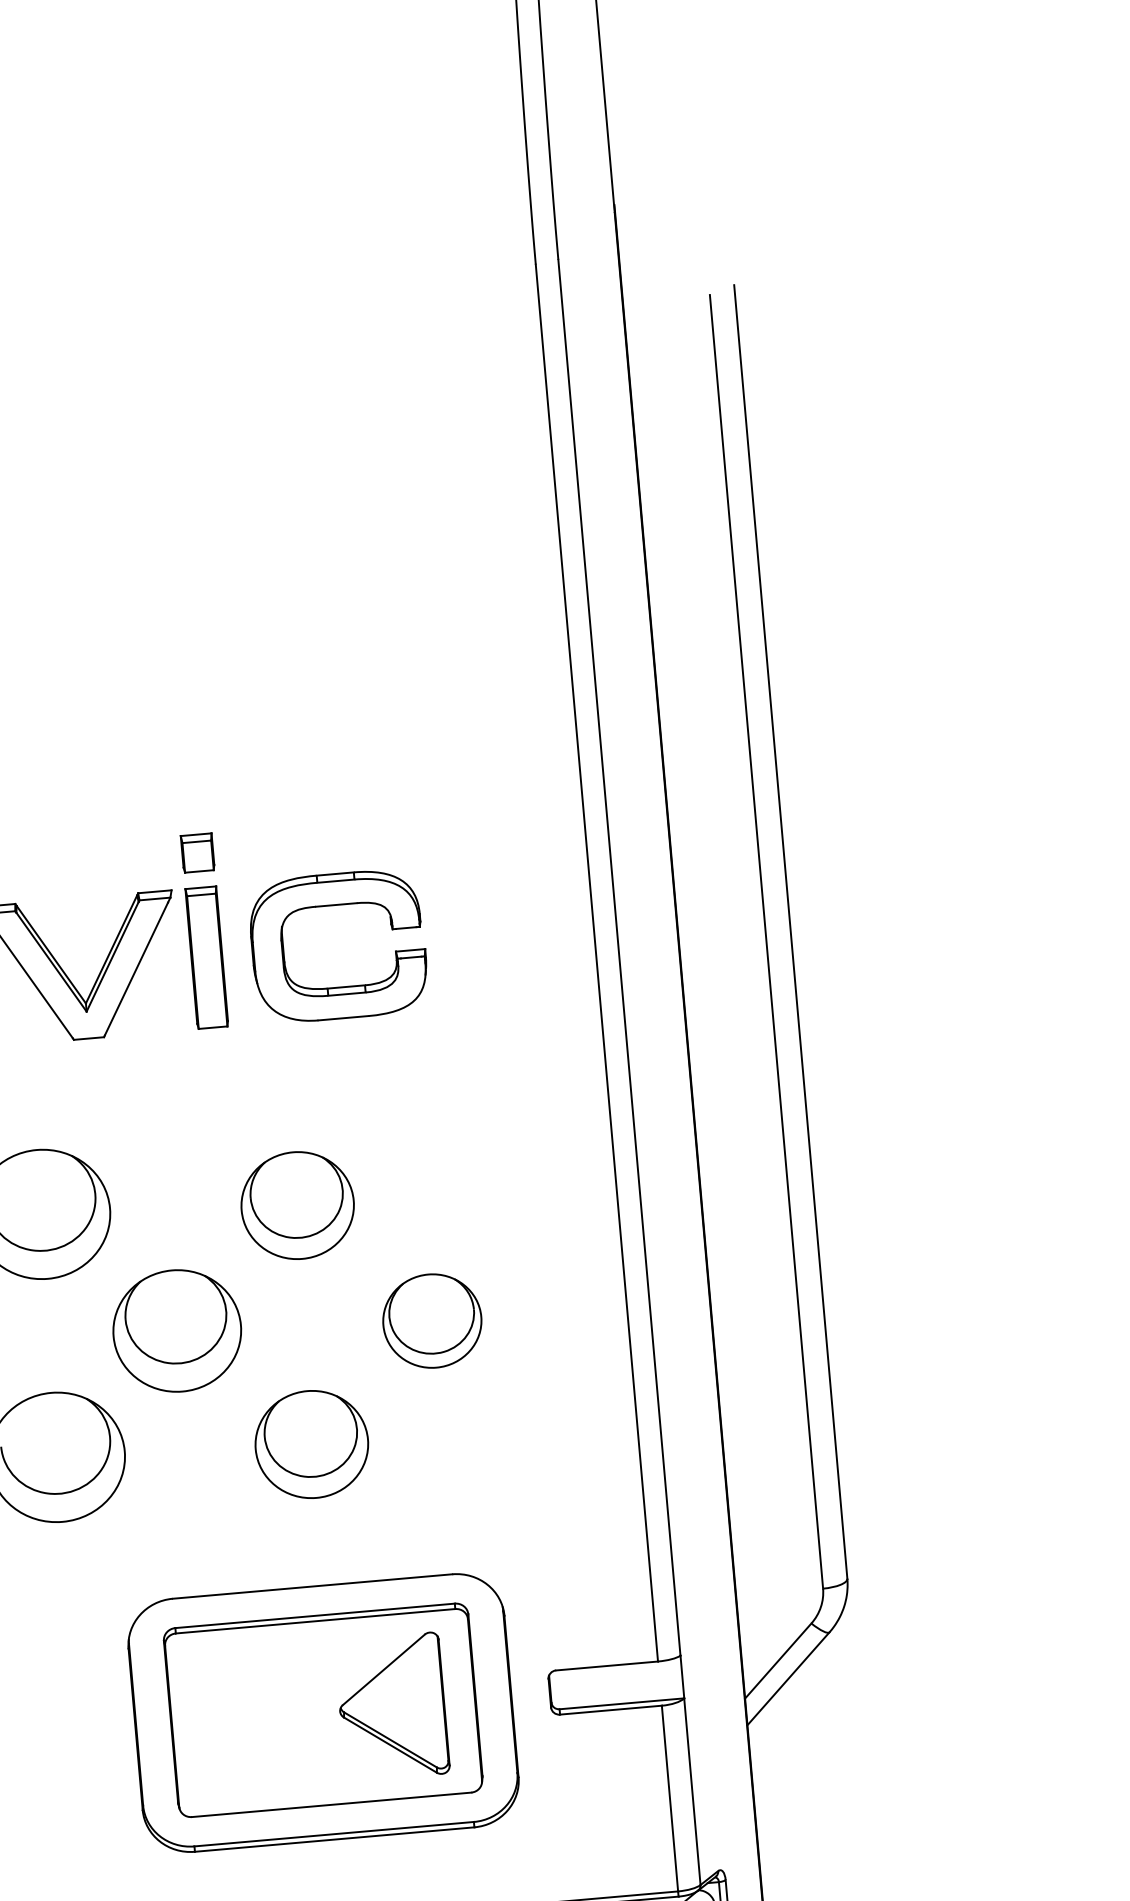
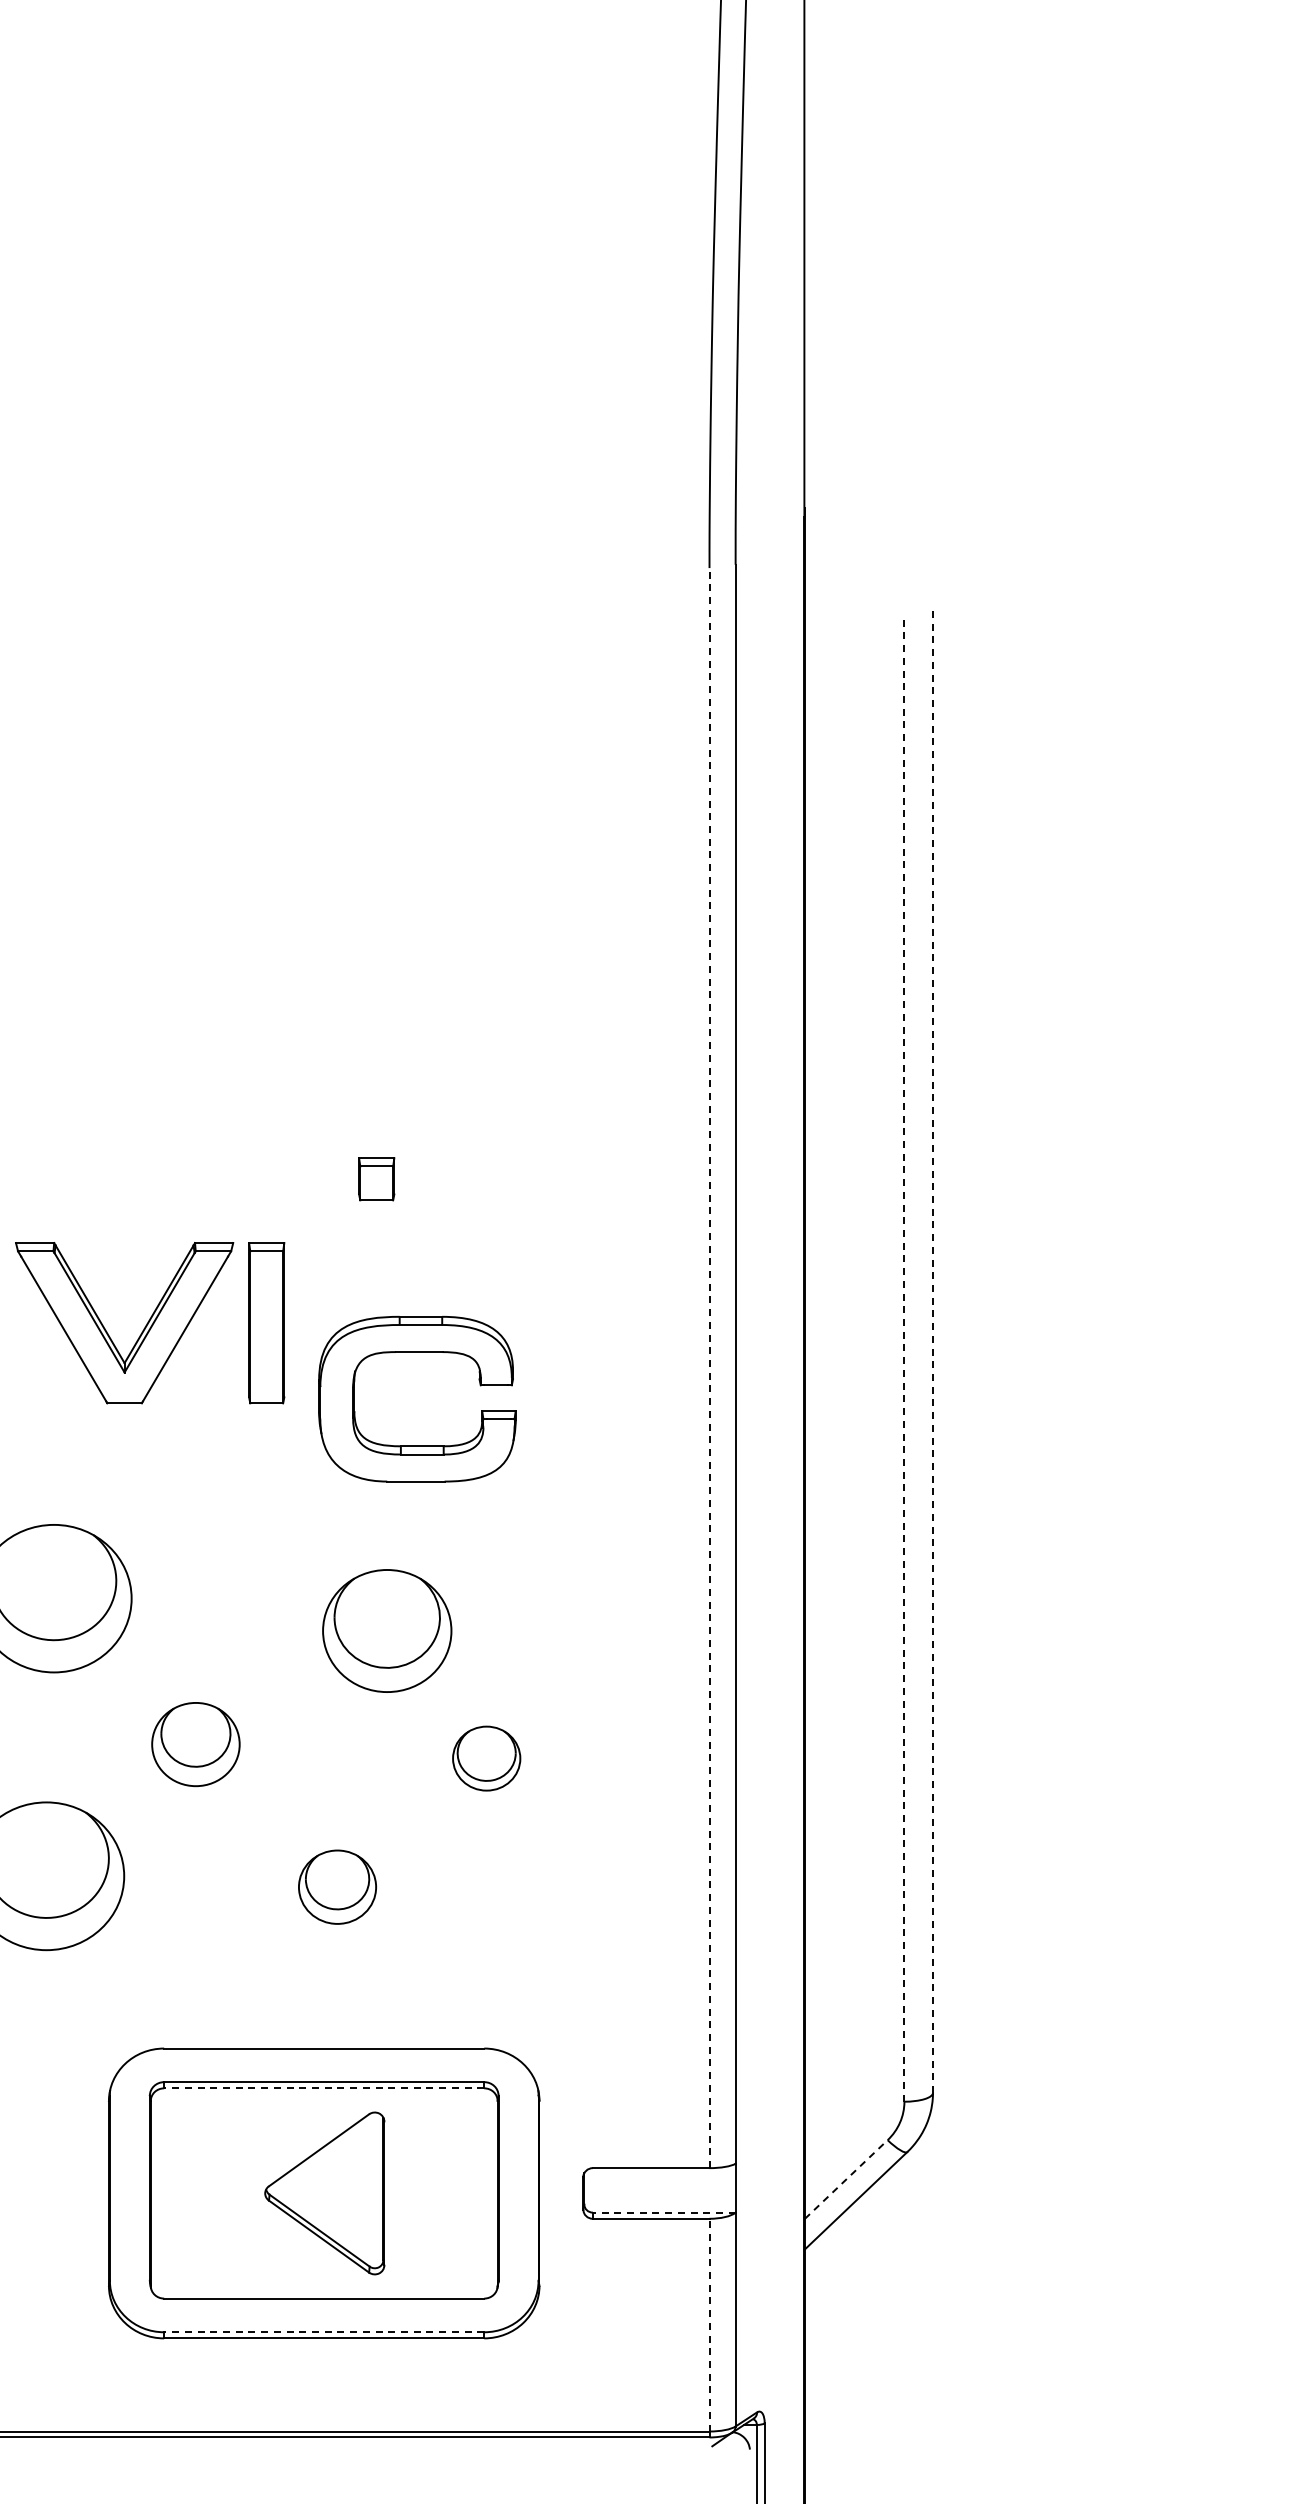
part: (197, 853) -> (376, 1179), moved
part: (334, 905) -> (417, 1352), moved
line: (791, 931) -> (933, 1351), solid -> dashed
line: (766, 941) -> (904, 1360), solid -> dashed
line: (596, 962) -> (709, 1367), solid -> dashed
part: (297, 1205) -> (387, 1630), moved
part: (432, 1320) -> (486, 1758), size x0.6
part: (176, 1330) -> (195, 1744), size x0.6
part: (311, 1444) -> (337, 1887), size x0.6
line: (314, 1621) -> (323, 2088), solid -> dashed
line: (778, 1660) -> (846, 2179), solid -> dashed
line: (621, 1703) -> (663, 2212), solid -> dashed
part: (391, 1707) -> (324, 2193), moved
line: (669, 1798) -> (709, 2324), solid -> dashed
line: (333, 1834) -> (323, 2332), solid -> dashed

